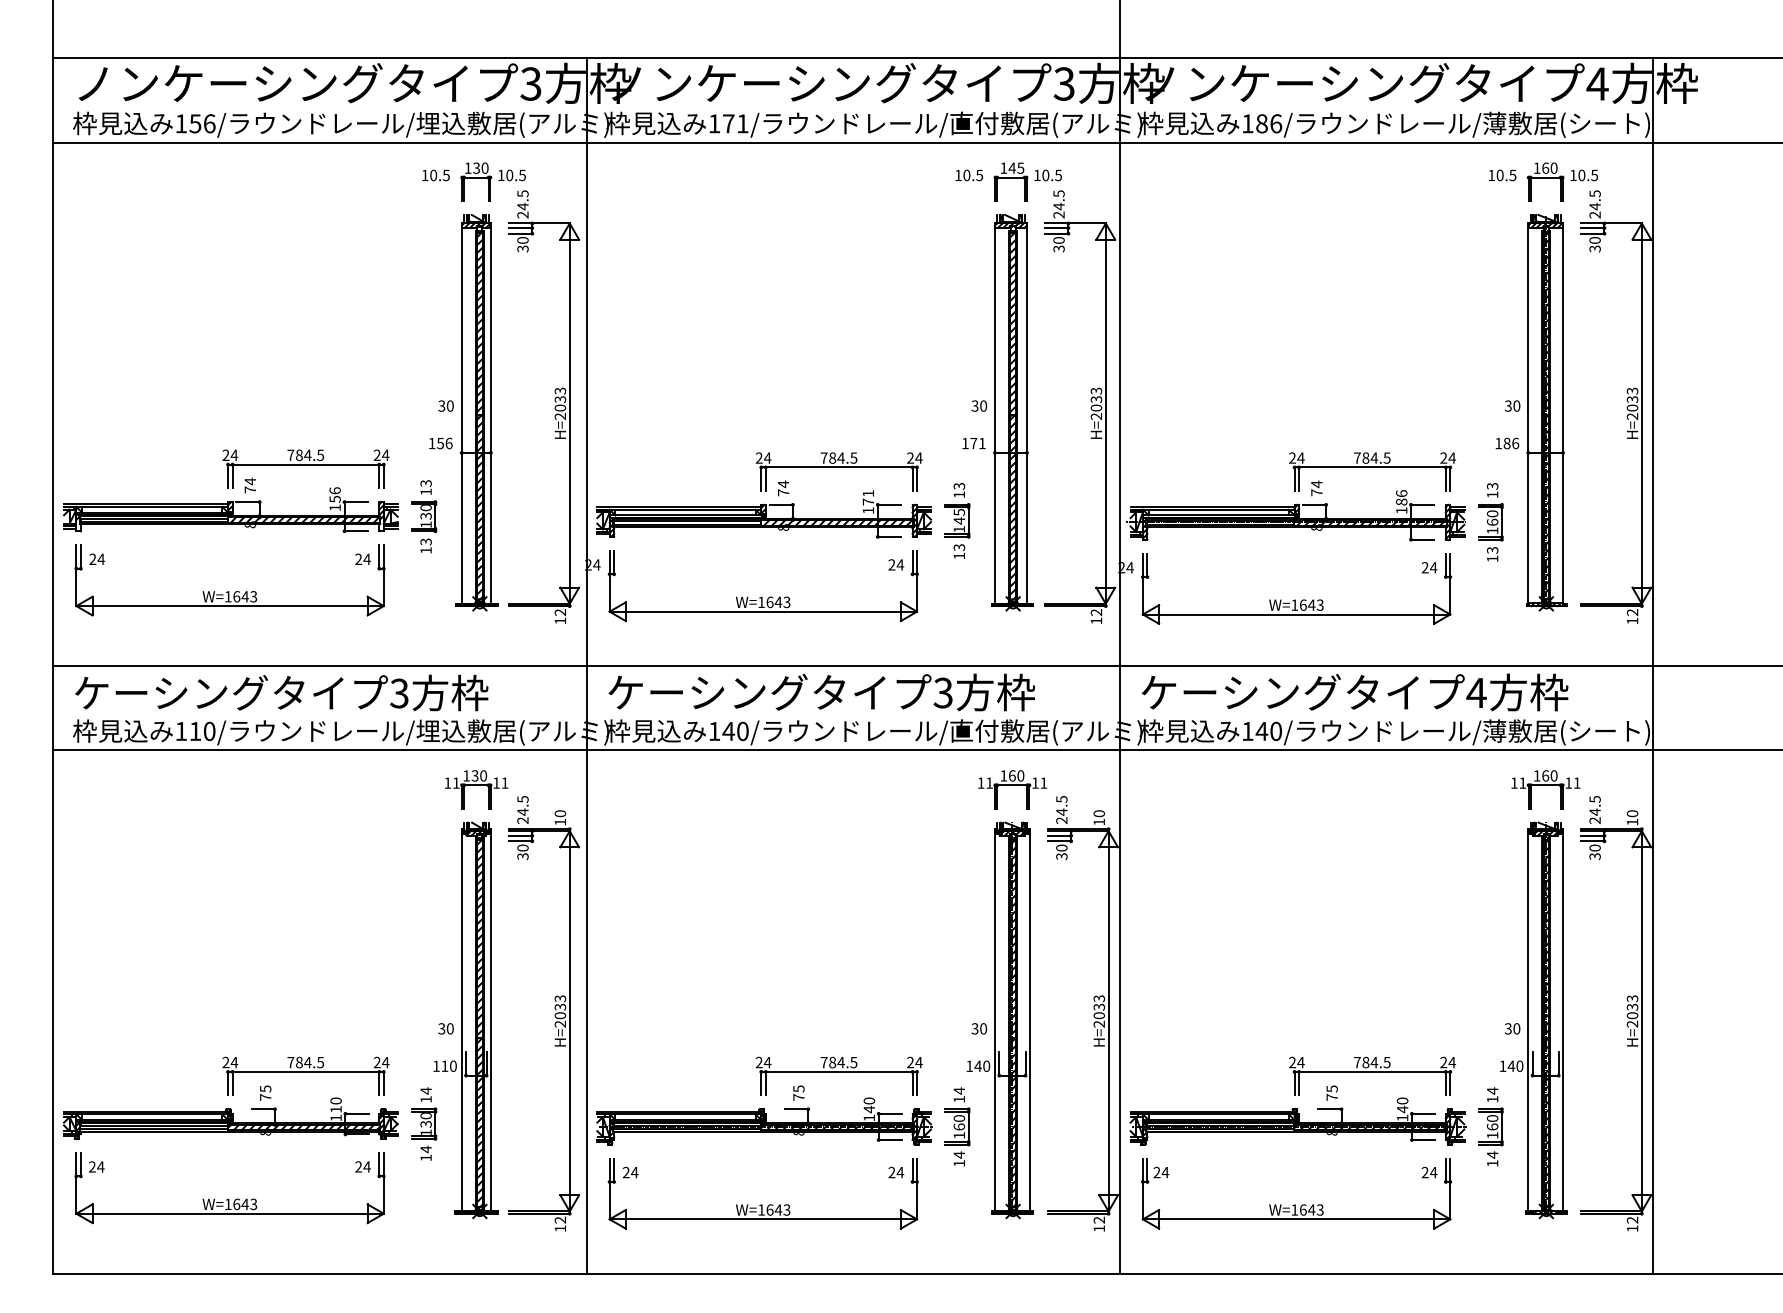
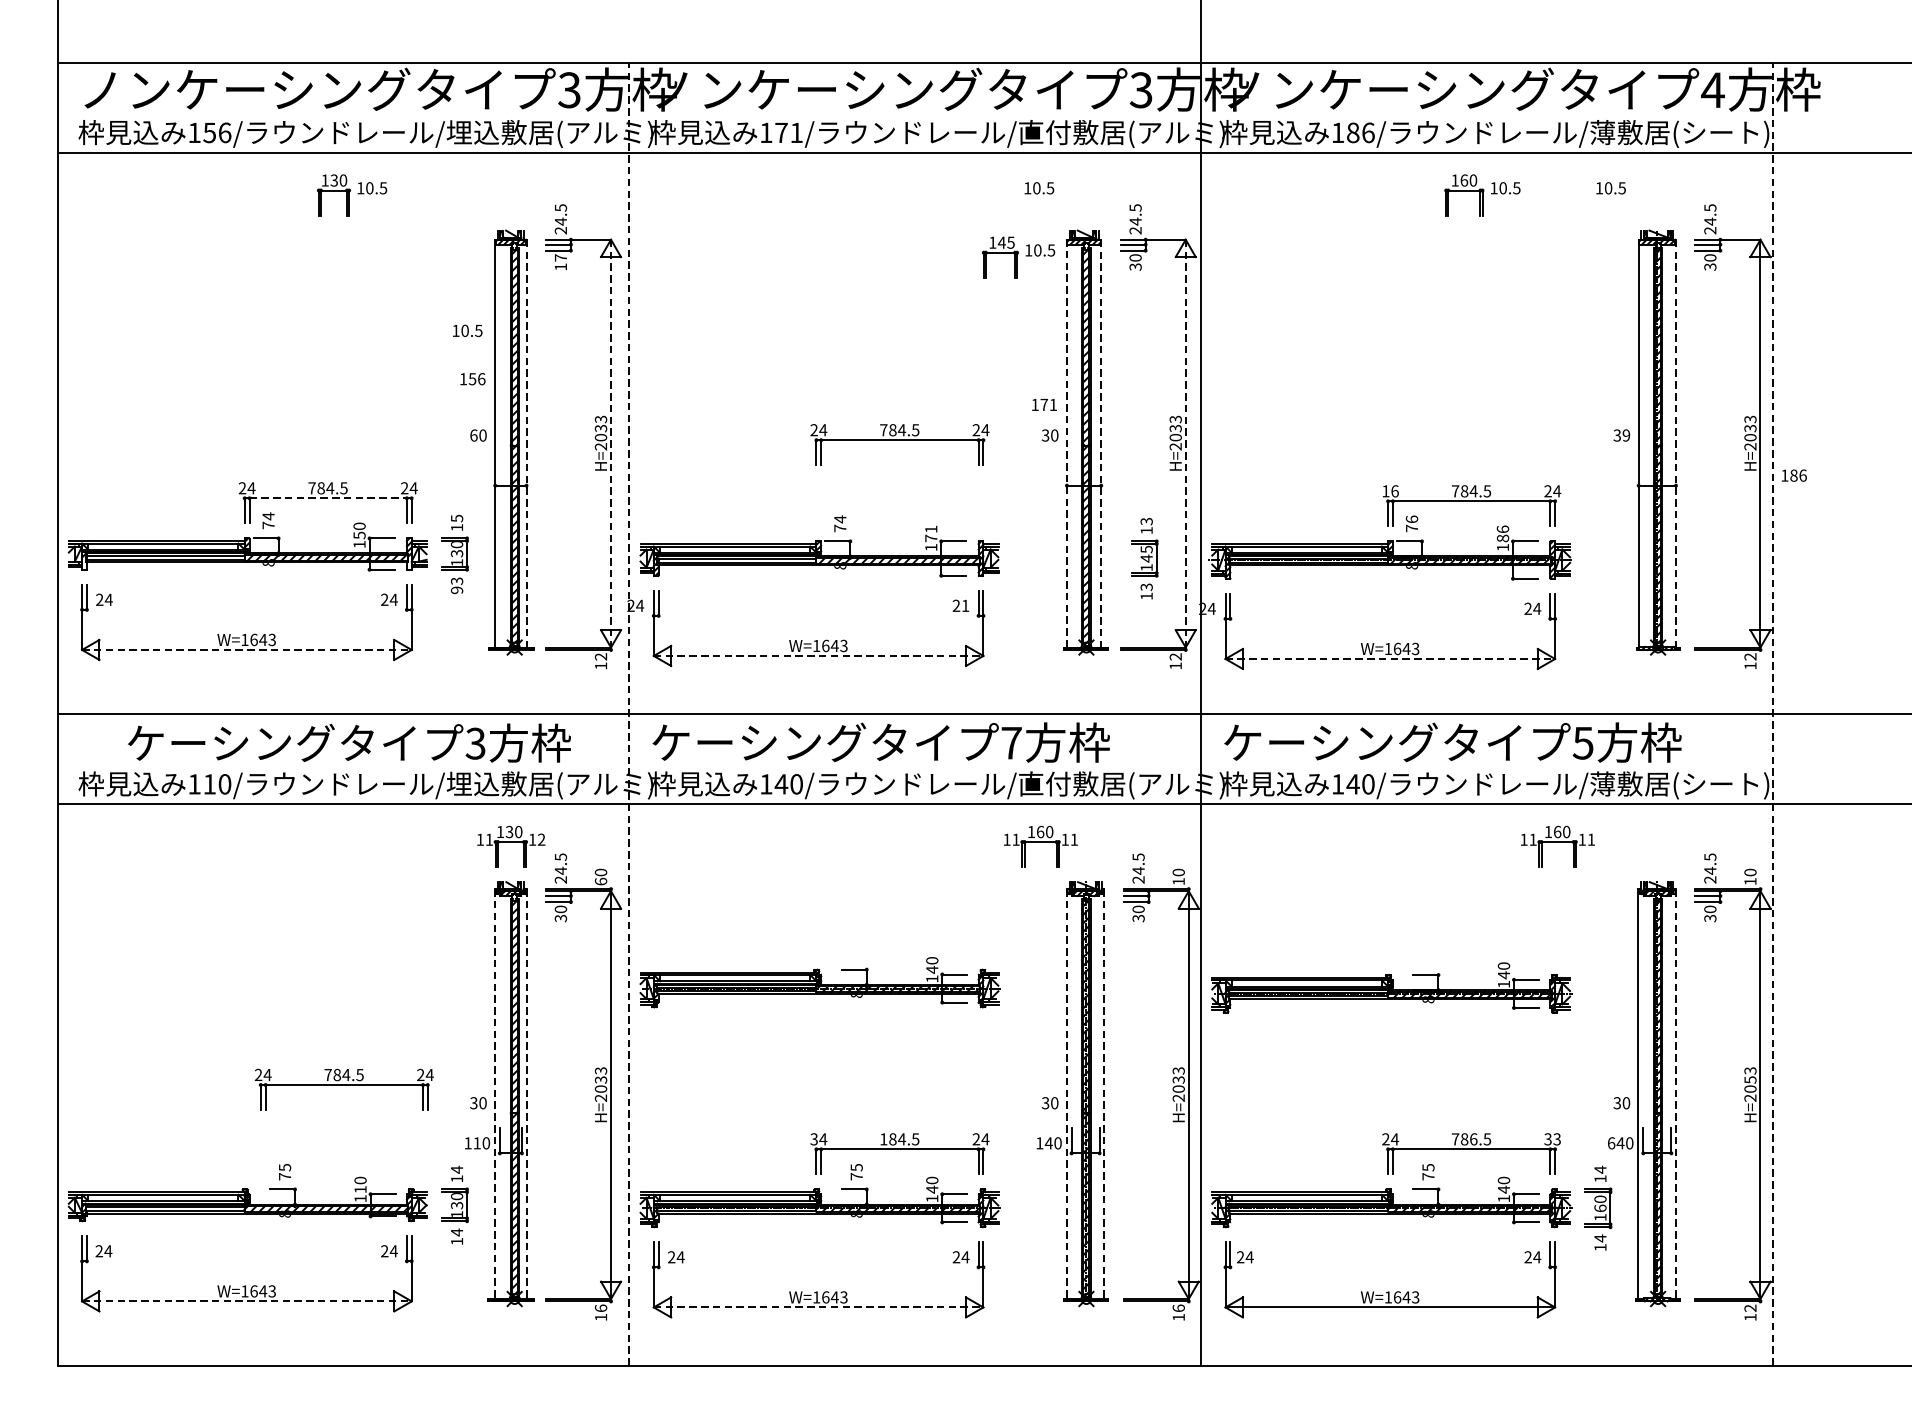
text: (435, 175) -> (467, 330), moved
part: (492, 181) -> (351, 194), moved
part: (1027, 181) -> (1018, 256), moved
part: (1562, 181) -> (1482, 194), moved
text: (522, 244) -> (560, 262), 30 -> 17
text: (441, 405) -> (473, 434), 30 -> 60
text: (1516, 405) -> (1626, 434), 30 -> 39
line: (995, 413) -> (1067, 443), solid -> dashed
line: (490, 414) -> (526, 444), solid -> dashed
line: (569, 414) -> (610, 444), solid -> dashed
line: (1026, 414) -> (1100, 444), solid -> dashed
line: (1105, 414) -> (1185, 444), solid -> dashed
line: (1563, 414) -> (1676, 444), solid -> dashed
text: (440, 443) -> (472, 379), moved
text: (973, 443) -> (1043, 404), moved
text: (1507, 443) -> (1794, 475), moved
text: (1296, 457) -> (1390, 490), 24 -> 16
line: (306, 464) -> (328, 498), solid -> dashed
part: (838, 471) -> (899, 444), moved
text: (425, 483) -> (456, 518), 13 -> 15
text: (1316, 484) -> (1411, 519), 74 -> 76
text: (334, 490) -> (358, 526), 156 -> 150
part: (957, 520) -> (1144, 558), moved
part: (1490, 522) -> (1598, 560), removed
text: (425, 550) -> (456, 590), 13 -> 93
text: (900, 564) -> (965, 605), 24 -> 21
line: (230, 606) -> (247, 650), solid -> dashed
line: (763, 611) -> (818, 655), solid -> dashed
line: (1296, 614) -> (1390, 658), solid -> dashed
line: (586, 665) -> (629, 713), solid -> dashed
line: (1653, 665) -> (1772, 713), solid -> dashed
text: (281, 692) -> (349, 742), moved
text: (942, 692) -> (1010, 742), 3 -> 7
text: (1476, 693) -> (1583, 743), 4 -> 5
text: (504, 782) -> (541, 839), 11 -> 12
part: (1012, 789) -> (1040, 846), moved
part: (1545, 789) -> (1557, 846), moved
text: (560, 821) -> (601, 880), 10 -> 60
part: (764, 916) -> (819, 982), added
part: (1297, 921) -> (1391, 988), added
text: (1631, 1006) -> (1749, 1079), H=2033 -> H=2053
line: (461, 1020) -> (494, 1094), solid -> dashed
line: (491, 1020) -> (527, 1094), solid -> dashed
line: (994, 1020) -> (1066, 1094), solid -> dashed
line: (1029, 1020) -> (1103, 1094), solid -> dashed
line: (1563, 1020) -> (1676, 1094), solid -> dashed
text: (758, 1062) -> (813, 1139), 24 -> 34
text: (823, 1062) -> (883, 1139), 784.5 -> 184.5
text: (1374, 1062) -> (1473, 1139), 784.5 -> 786.5
text: (1448, 1062) -> (1553, 1139), 24 -> 33
text: (1502, 1065) -> (1611, 1142), 140 -> 640
part: (305, 1075) -> (343, 1088), moved
part: (957, 1126) -> (1026, 1207), removed
line: (230, 1213) -> (247, 1301), solid -> dashed
text: (560, 1219) -> (601, 1307), 12 -> 16
line: (763, 1219) -> (818, 1307), solid -> dashed
text: (1099, 1219) -> (1178, 1307), 12 -> 16

